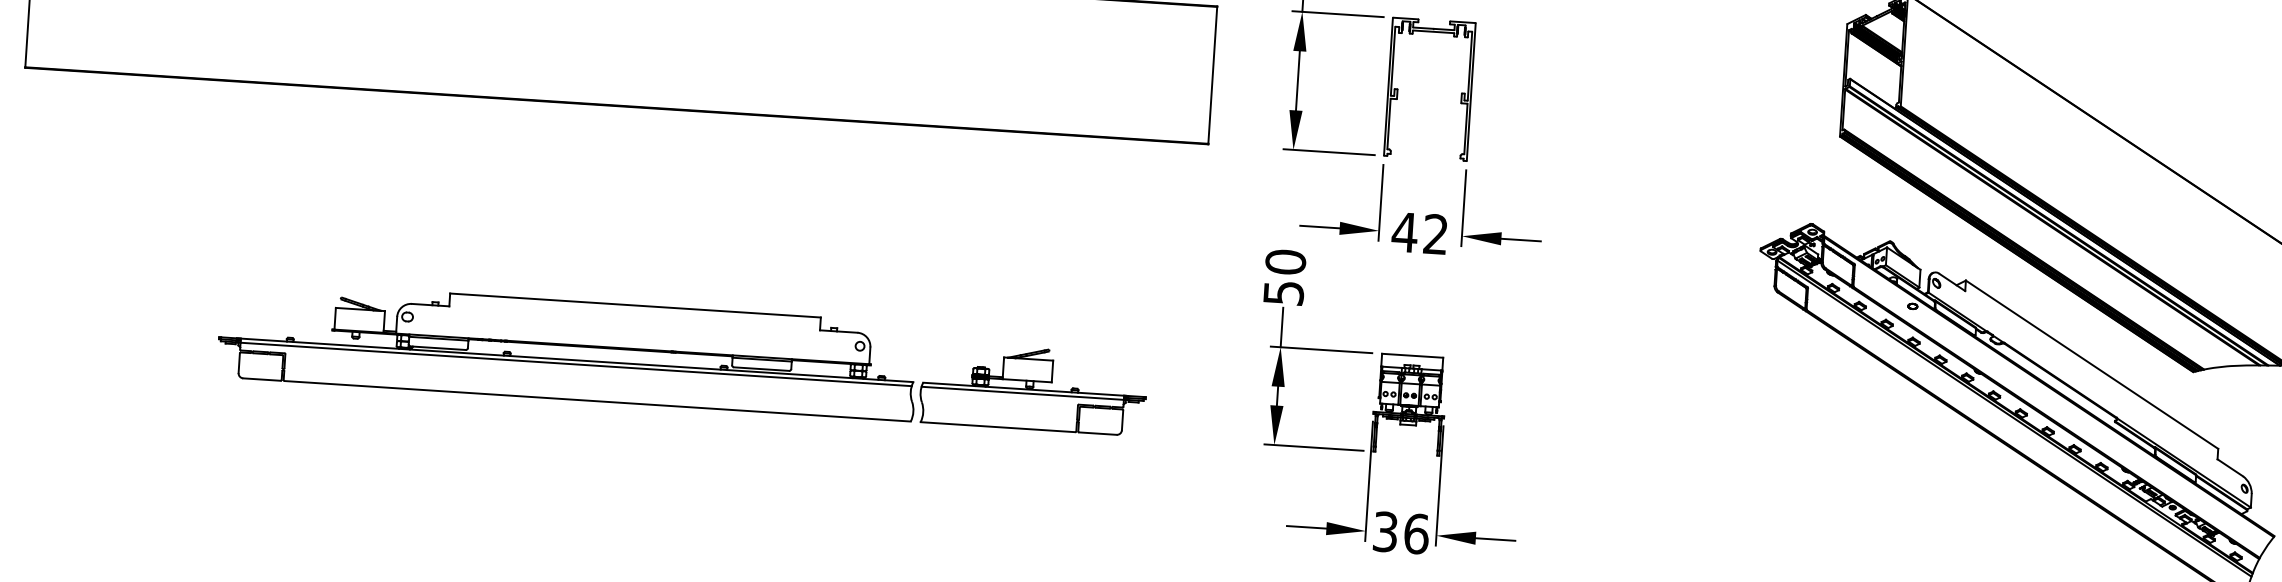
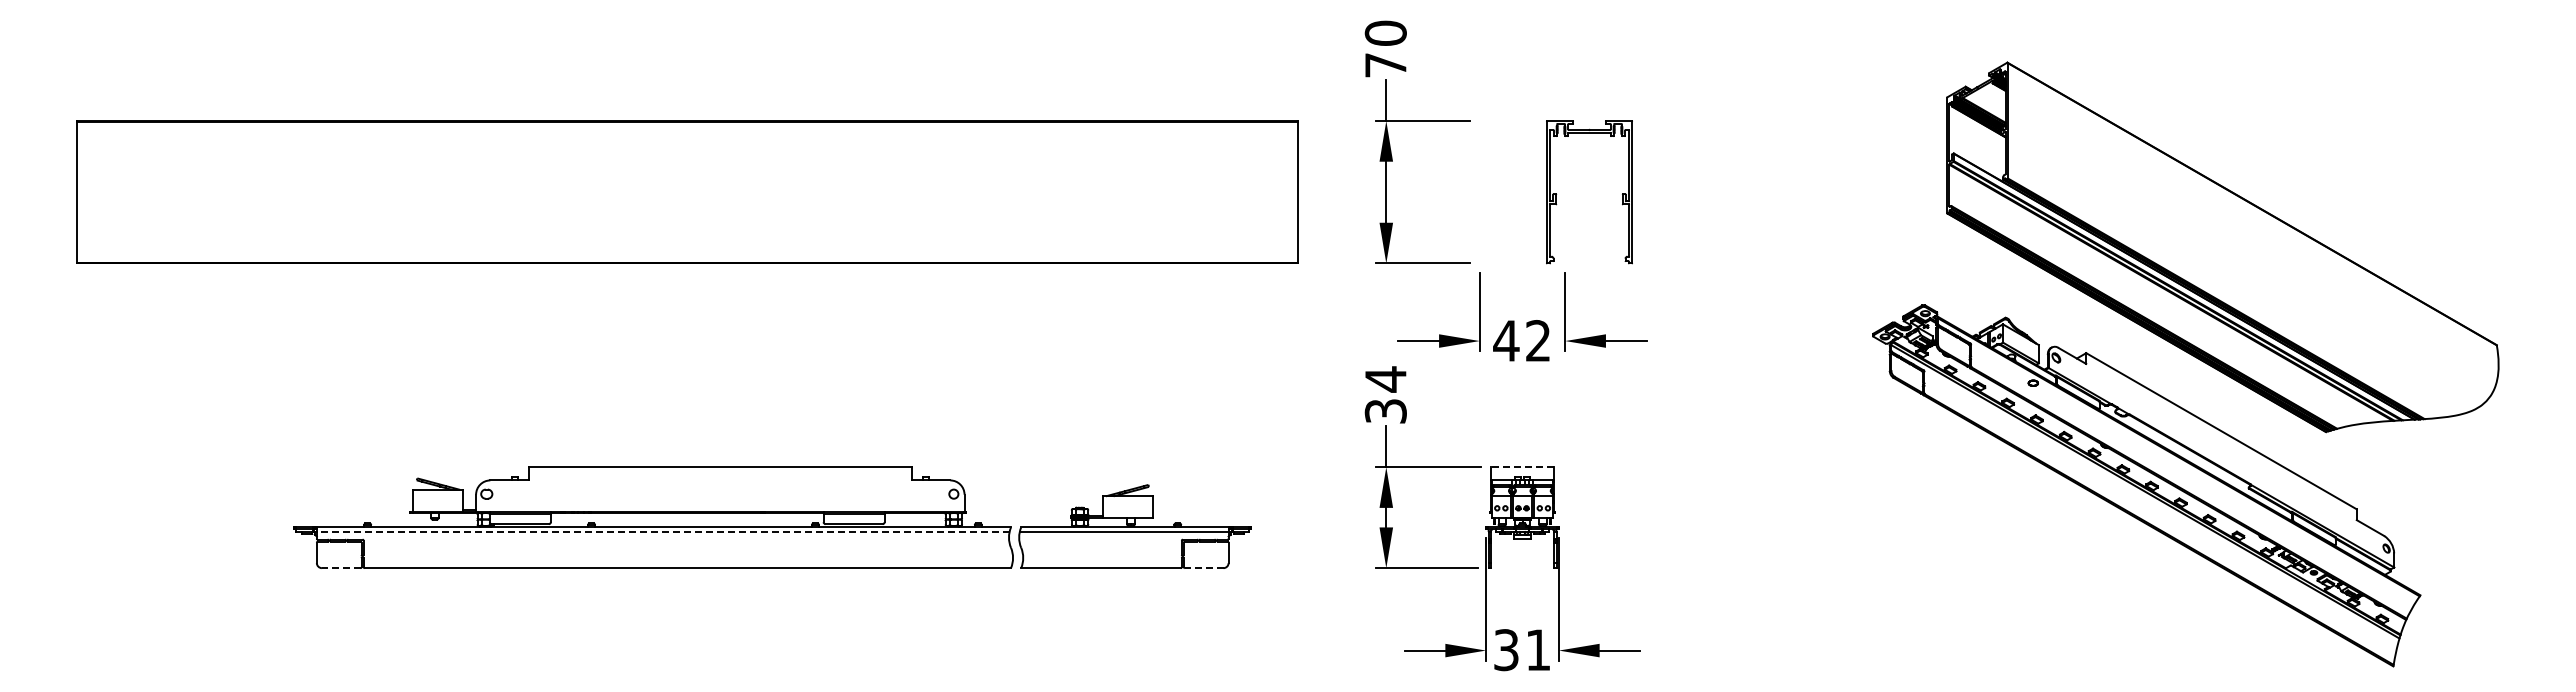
part: (1398, 89) -> (1557, 194), moved
text: (1284, 276) -> (1385, 394), 50 -> 34
line: (1412, 356) -> (1522, 467), solid -> dashed
line: (575, 364) -> (662, 531), solid -> dashed
line: (261, 379) -> (340, 568), solid -> dashed
line: (1097, 433) -> (1203, 568), solid -> dashed
text: (1416, 534) -> (1538, 650), 36 -> 31

